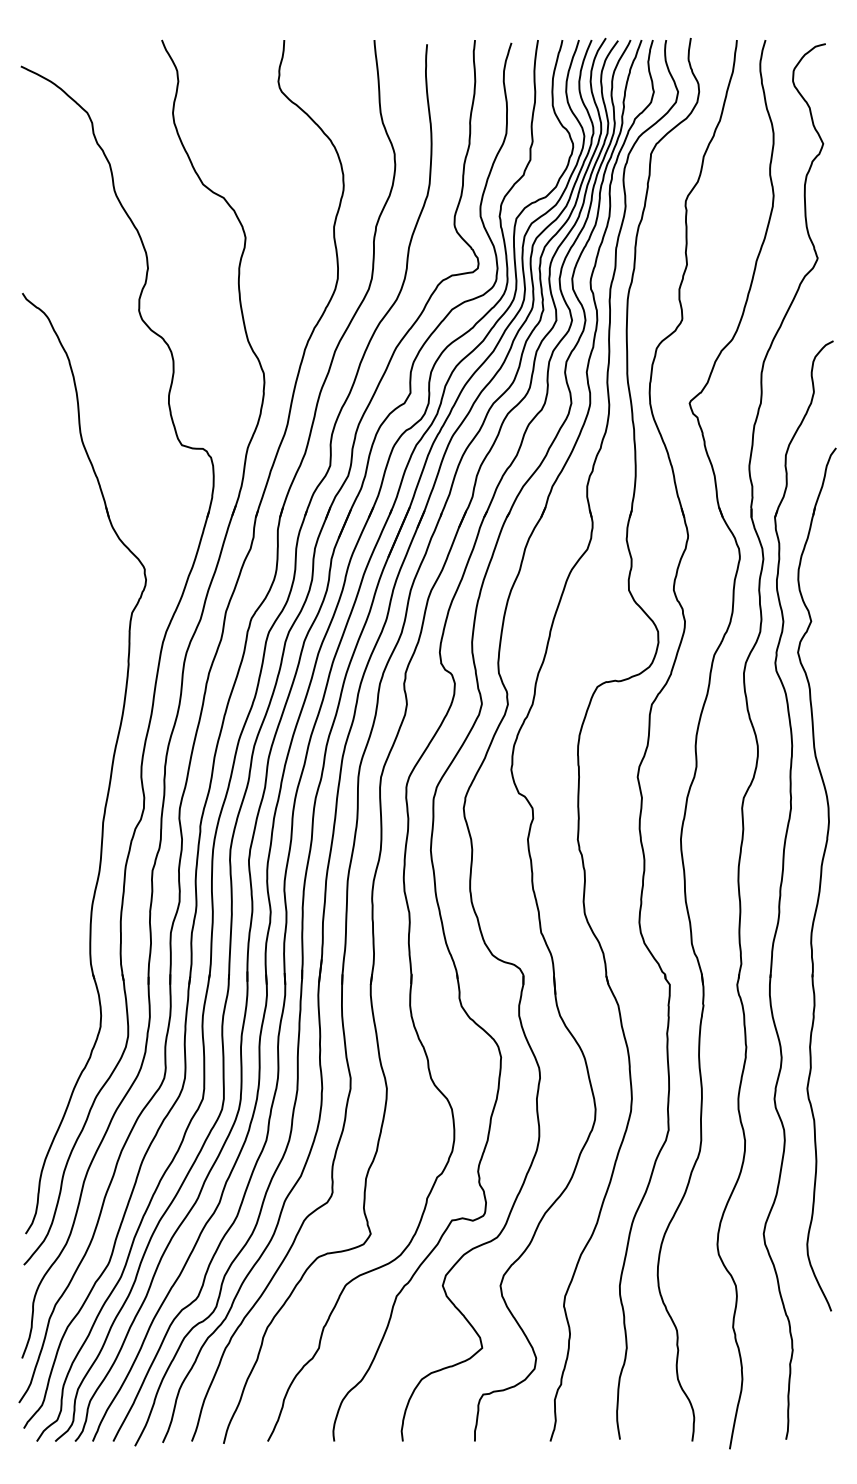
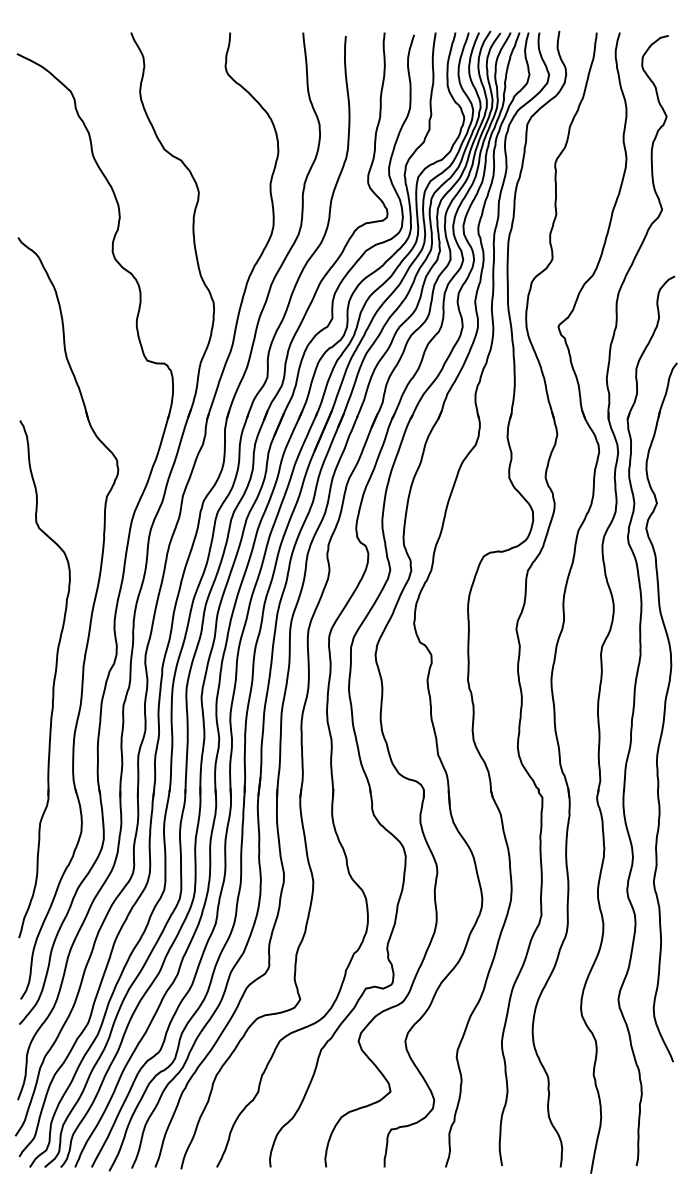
part: (66, 838) -> (53, 679), added

